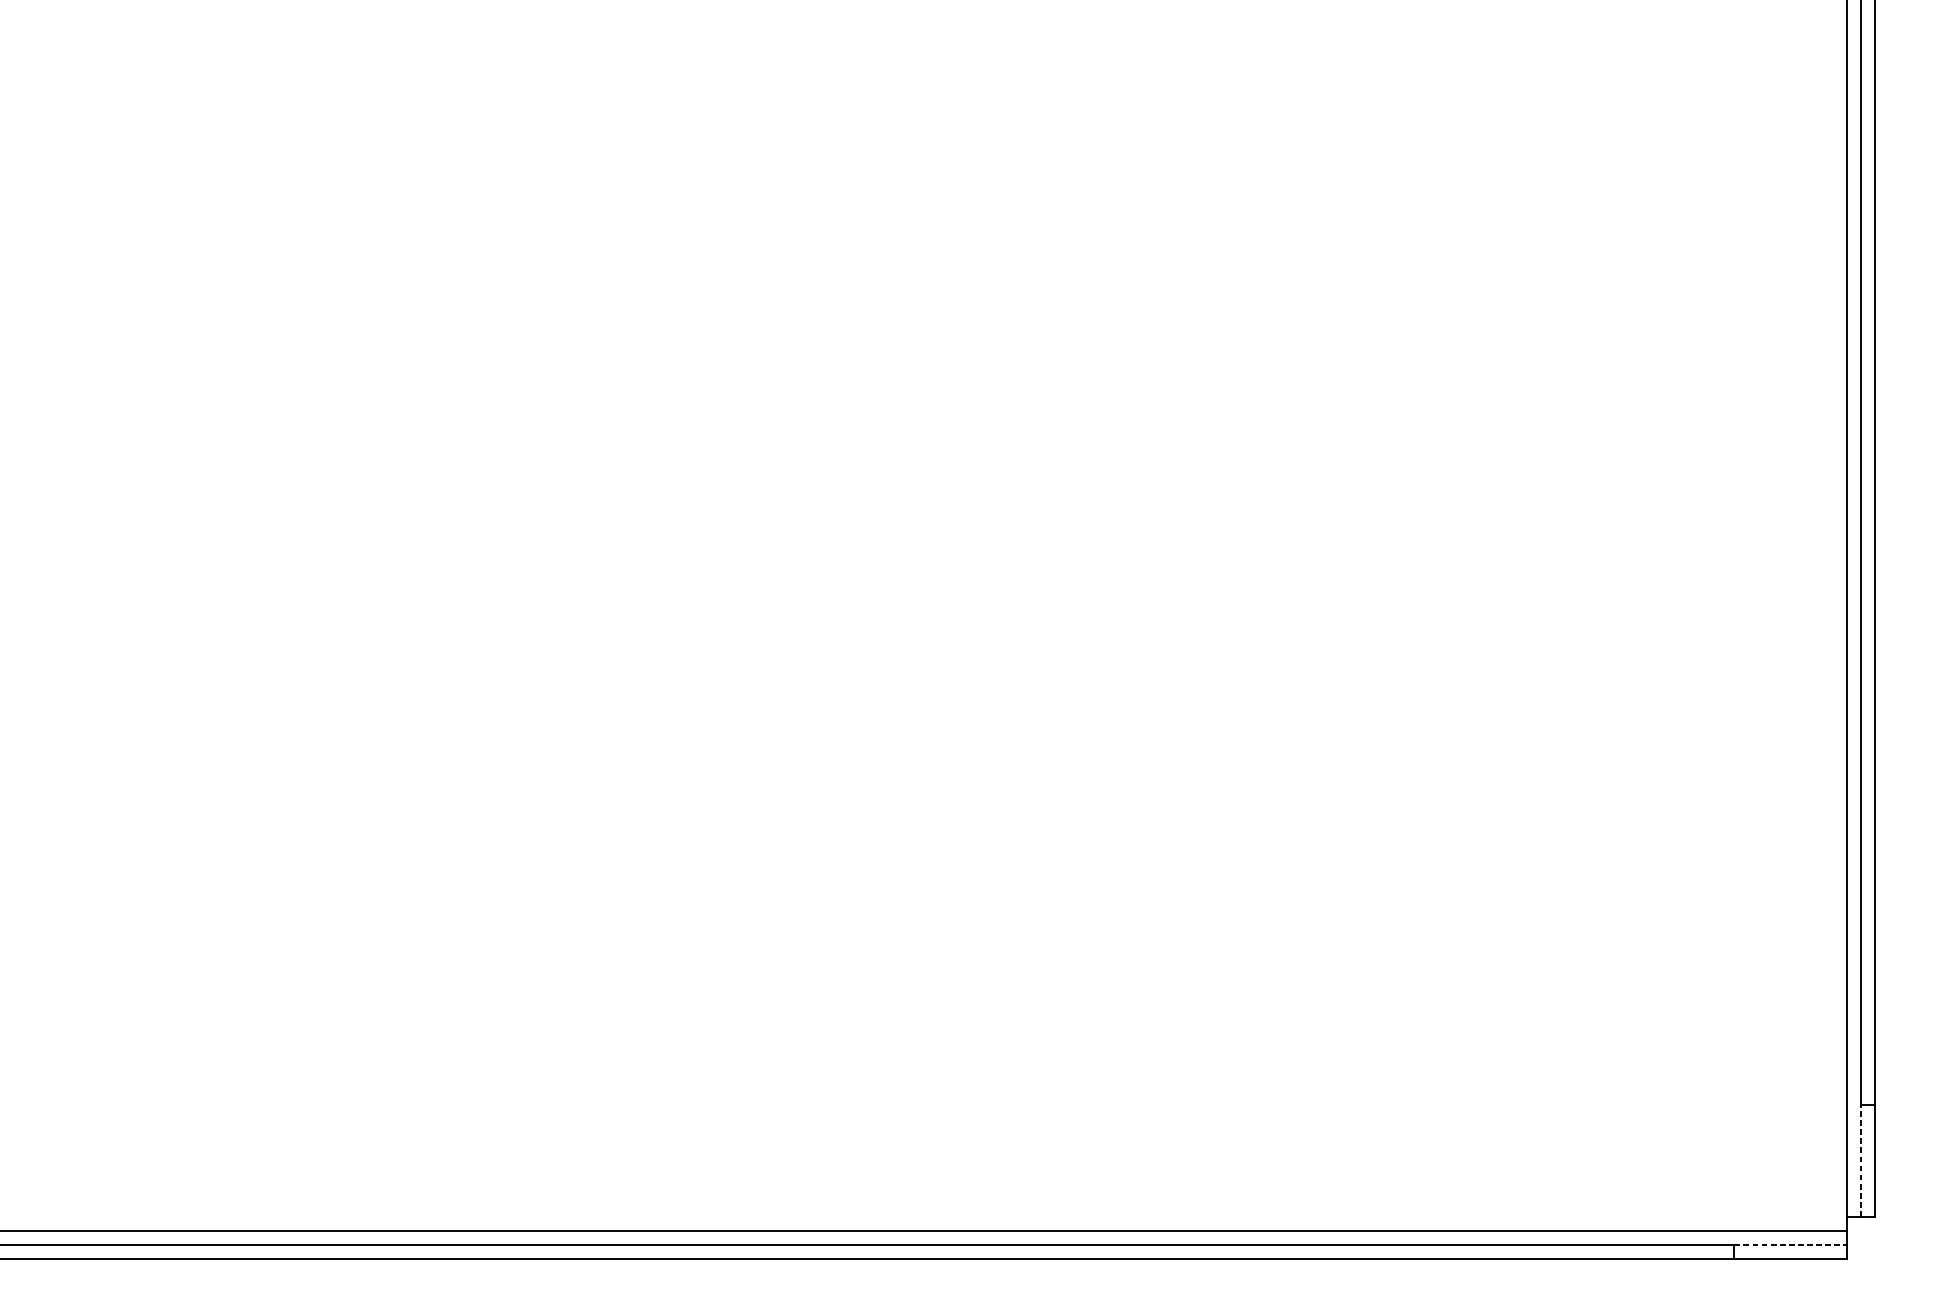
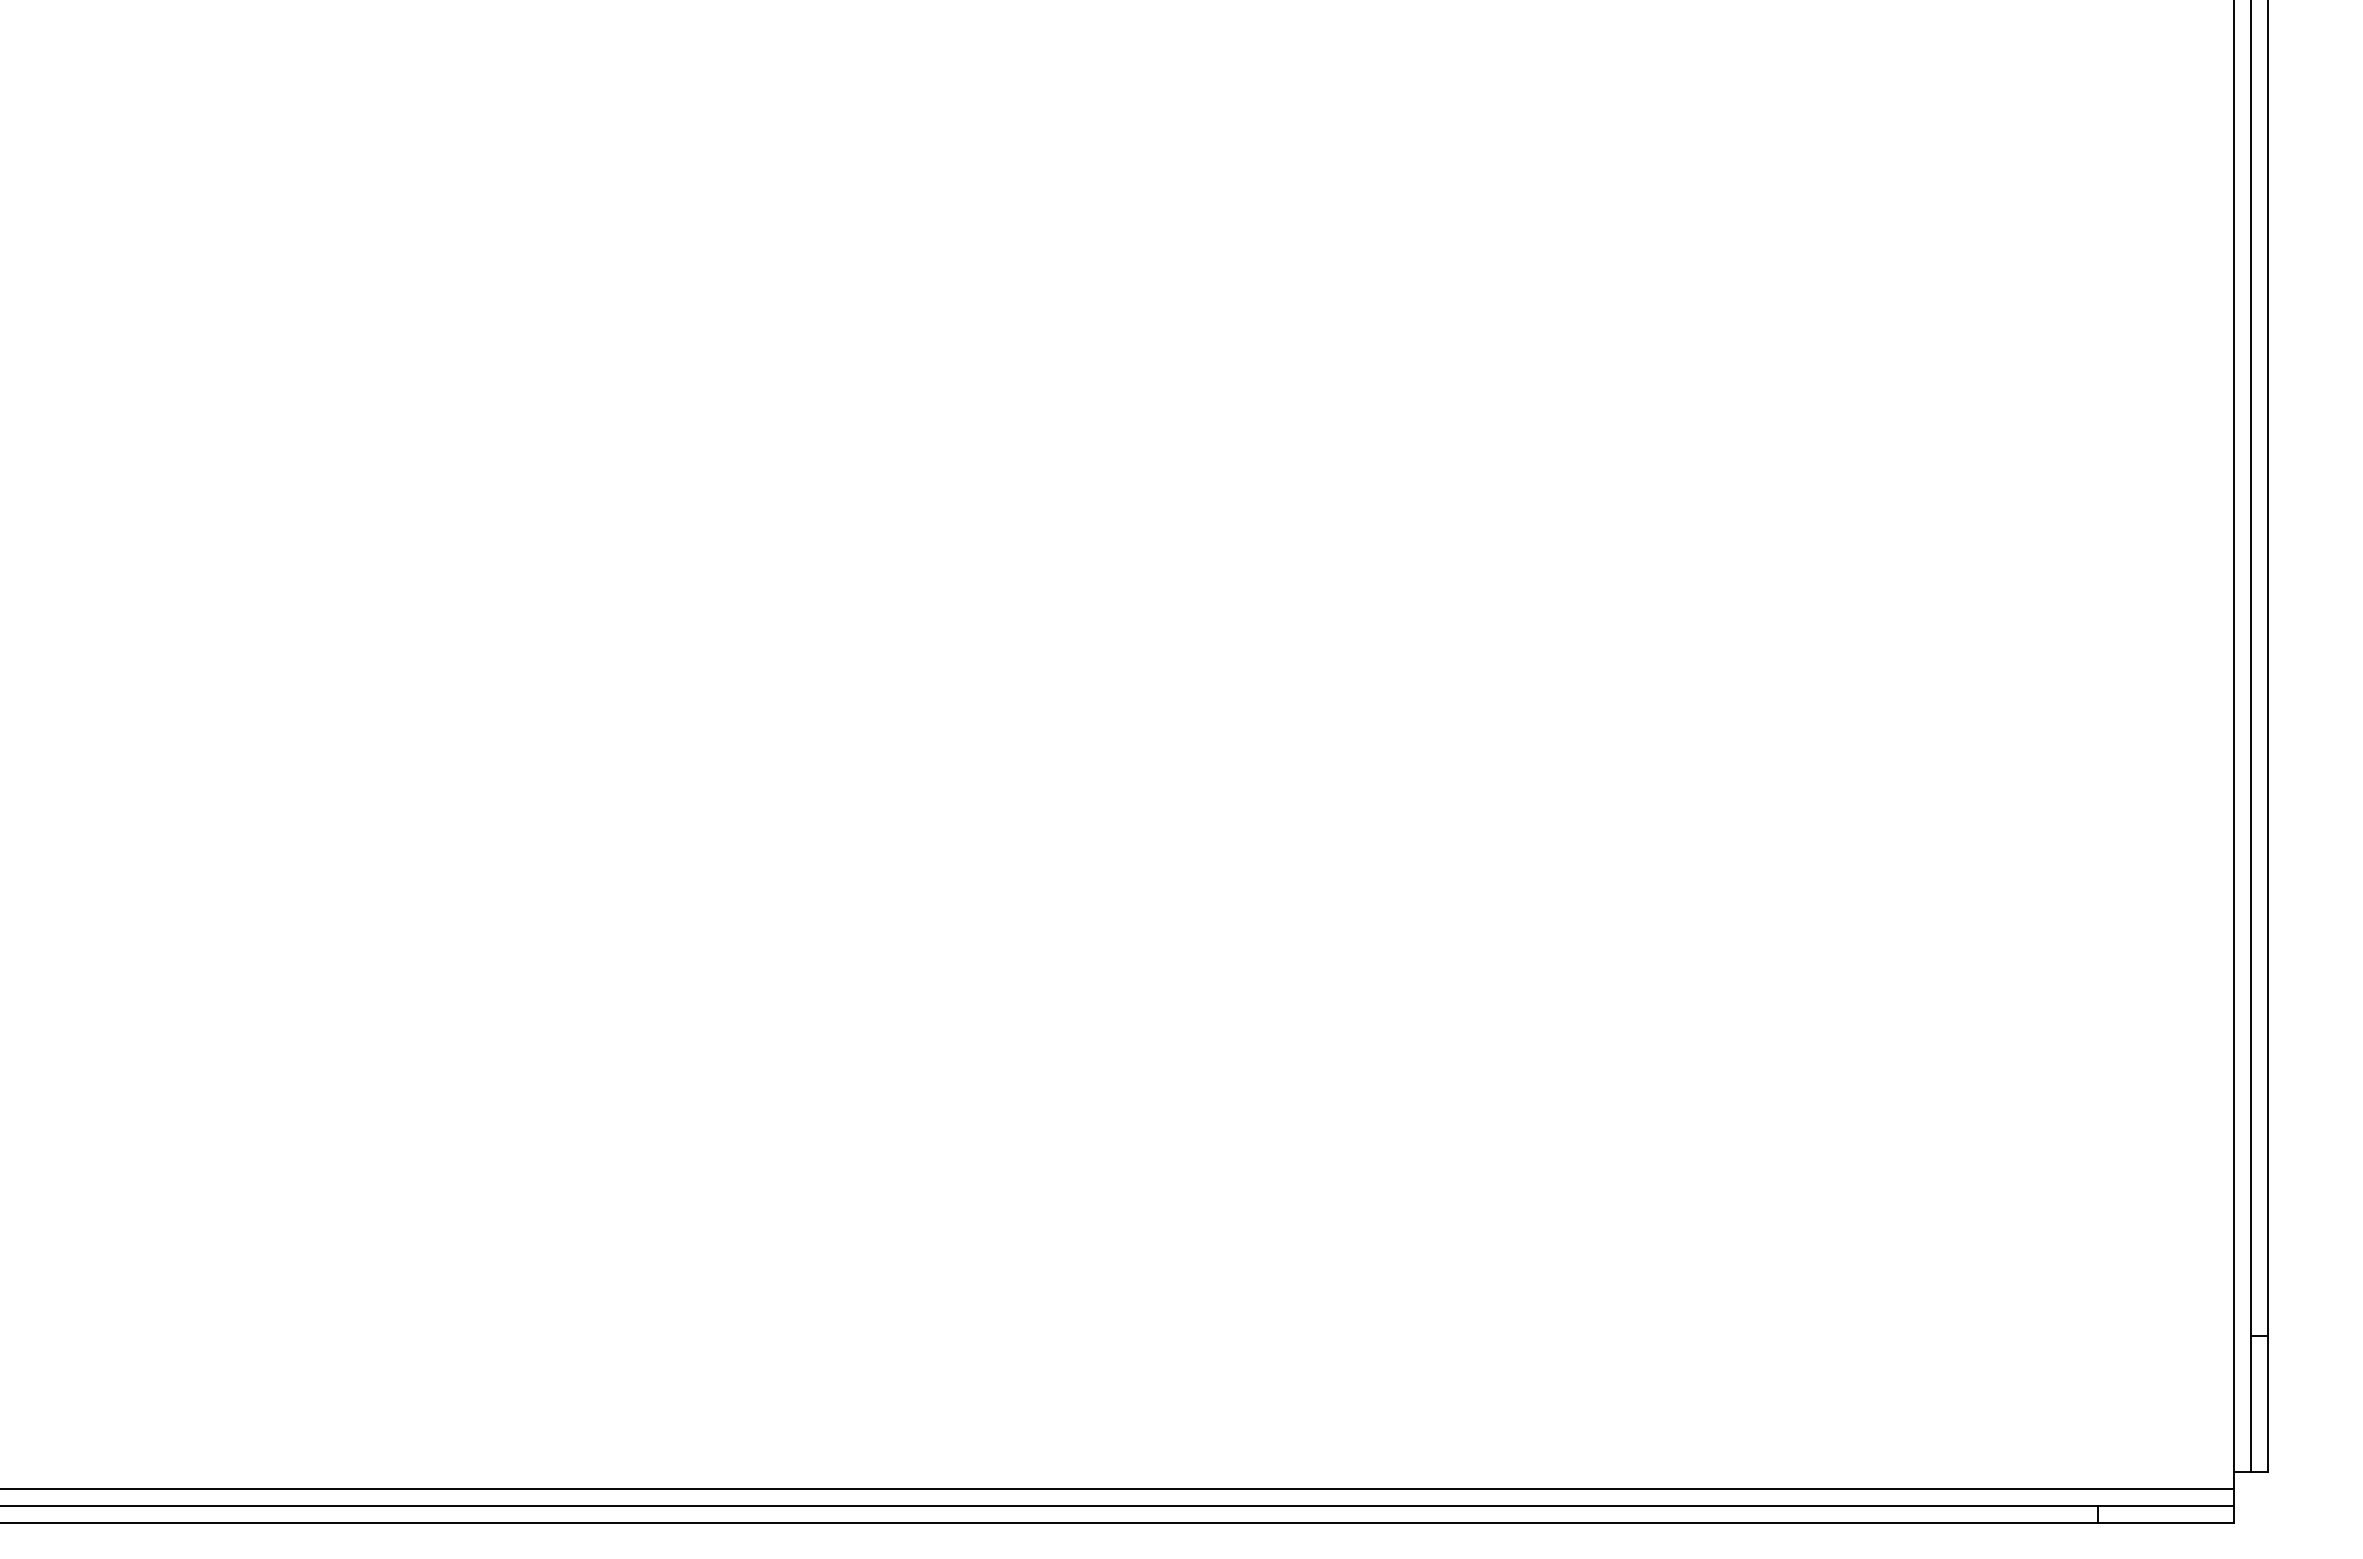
line: (1860, 1161) -> (2251, 1404), dashed -> solid
line: (1790, 1244) -> (2166, 1505), dashed -> solid

